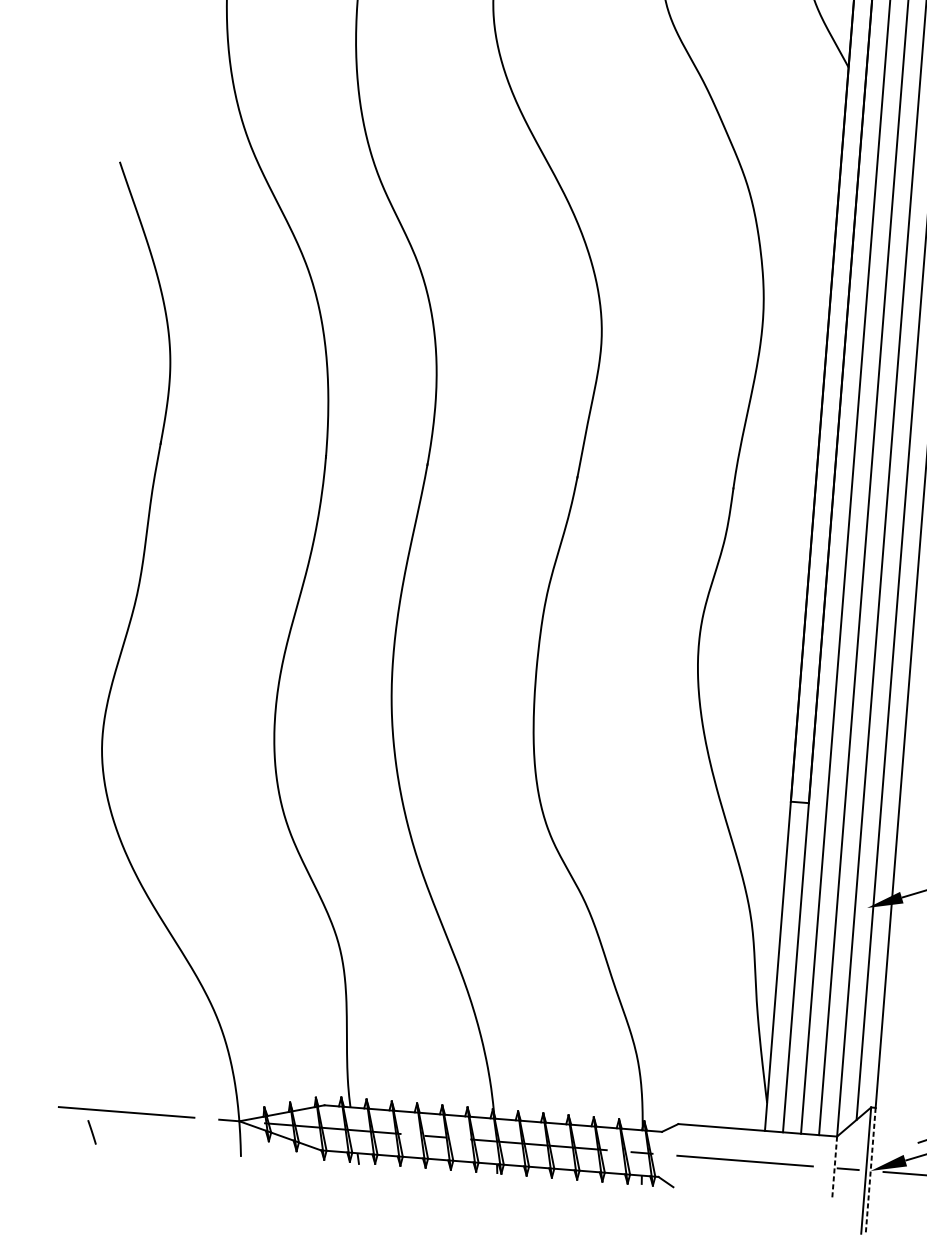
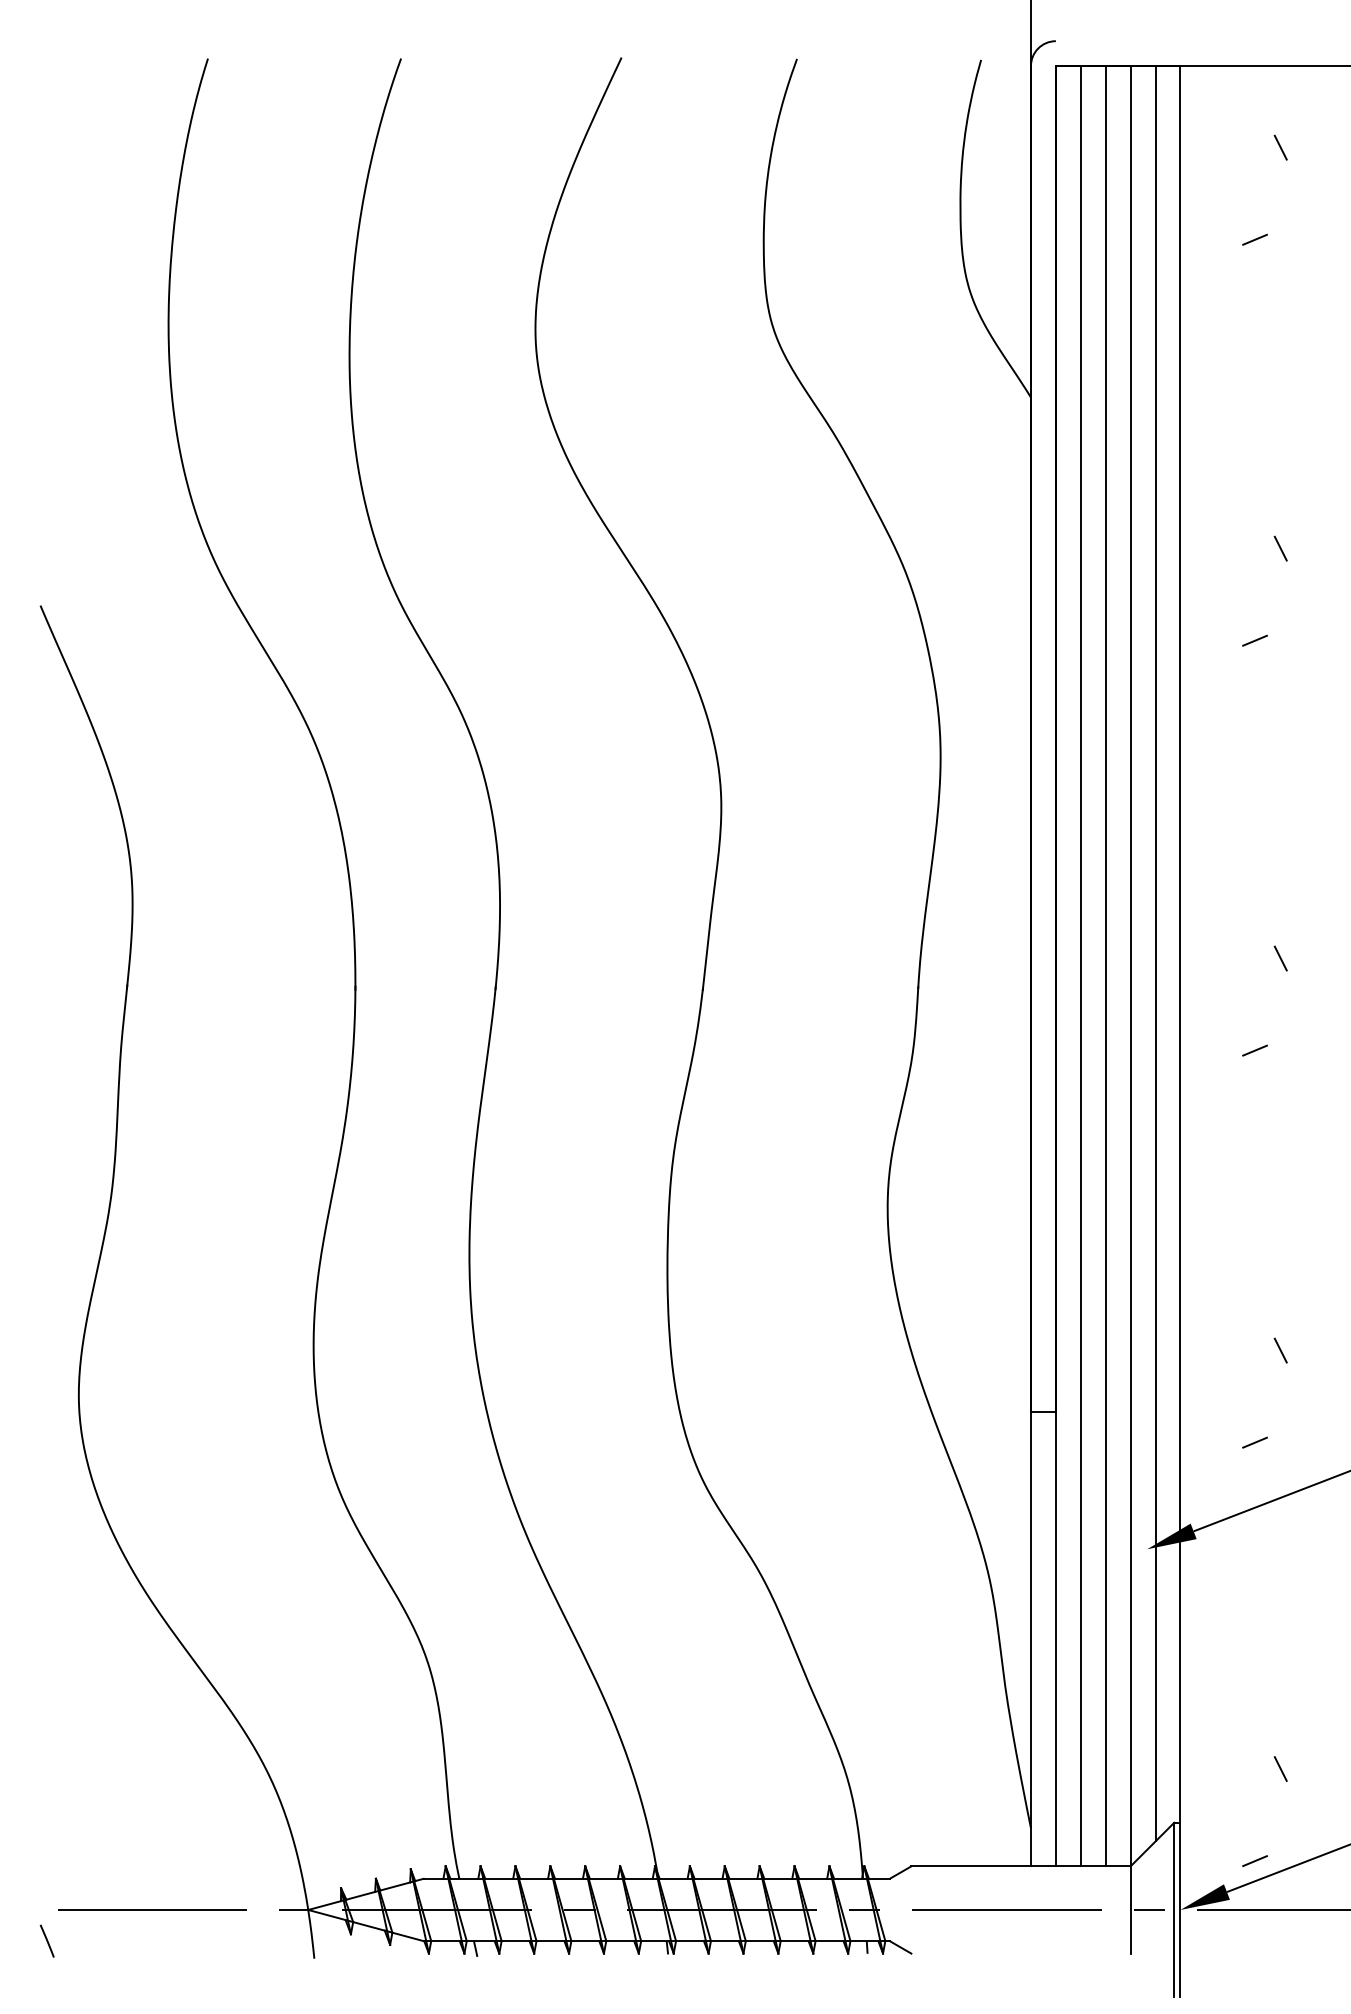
line: (91, 1131) -> (46, 1940), moved
line: (834, 1167) -> (1130, 1909), dashed -> solid
line: (870, 1171) -> (1180, 1910), dashed -> solid

